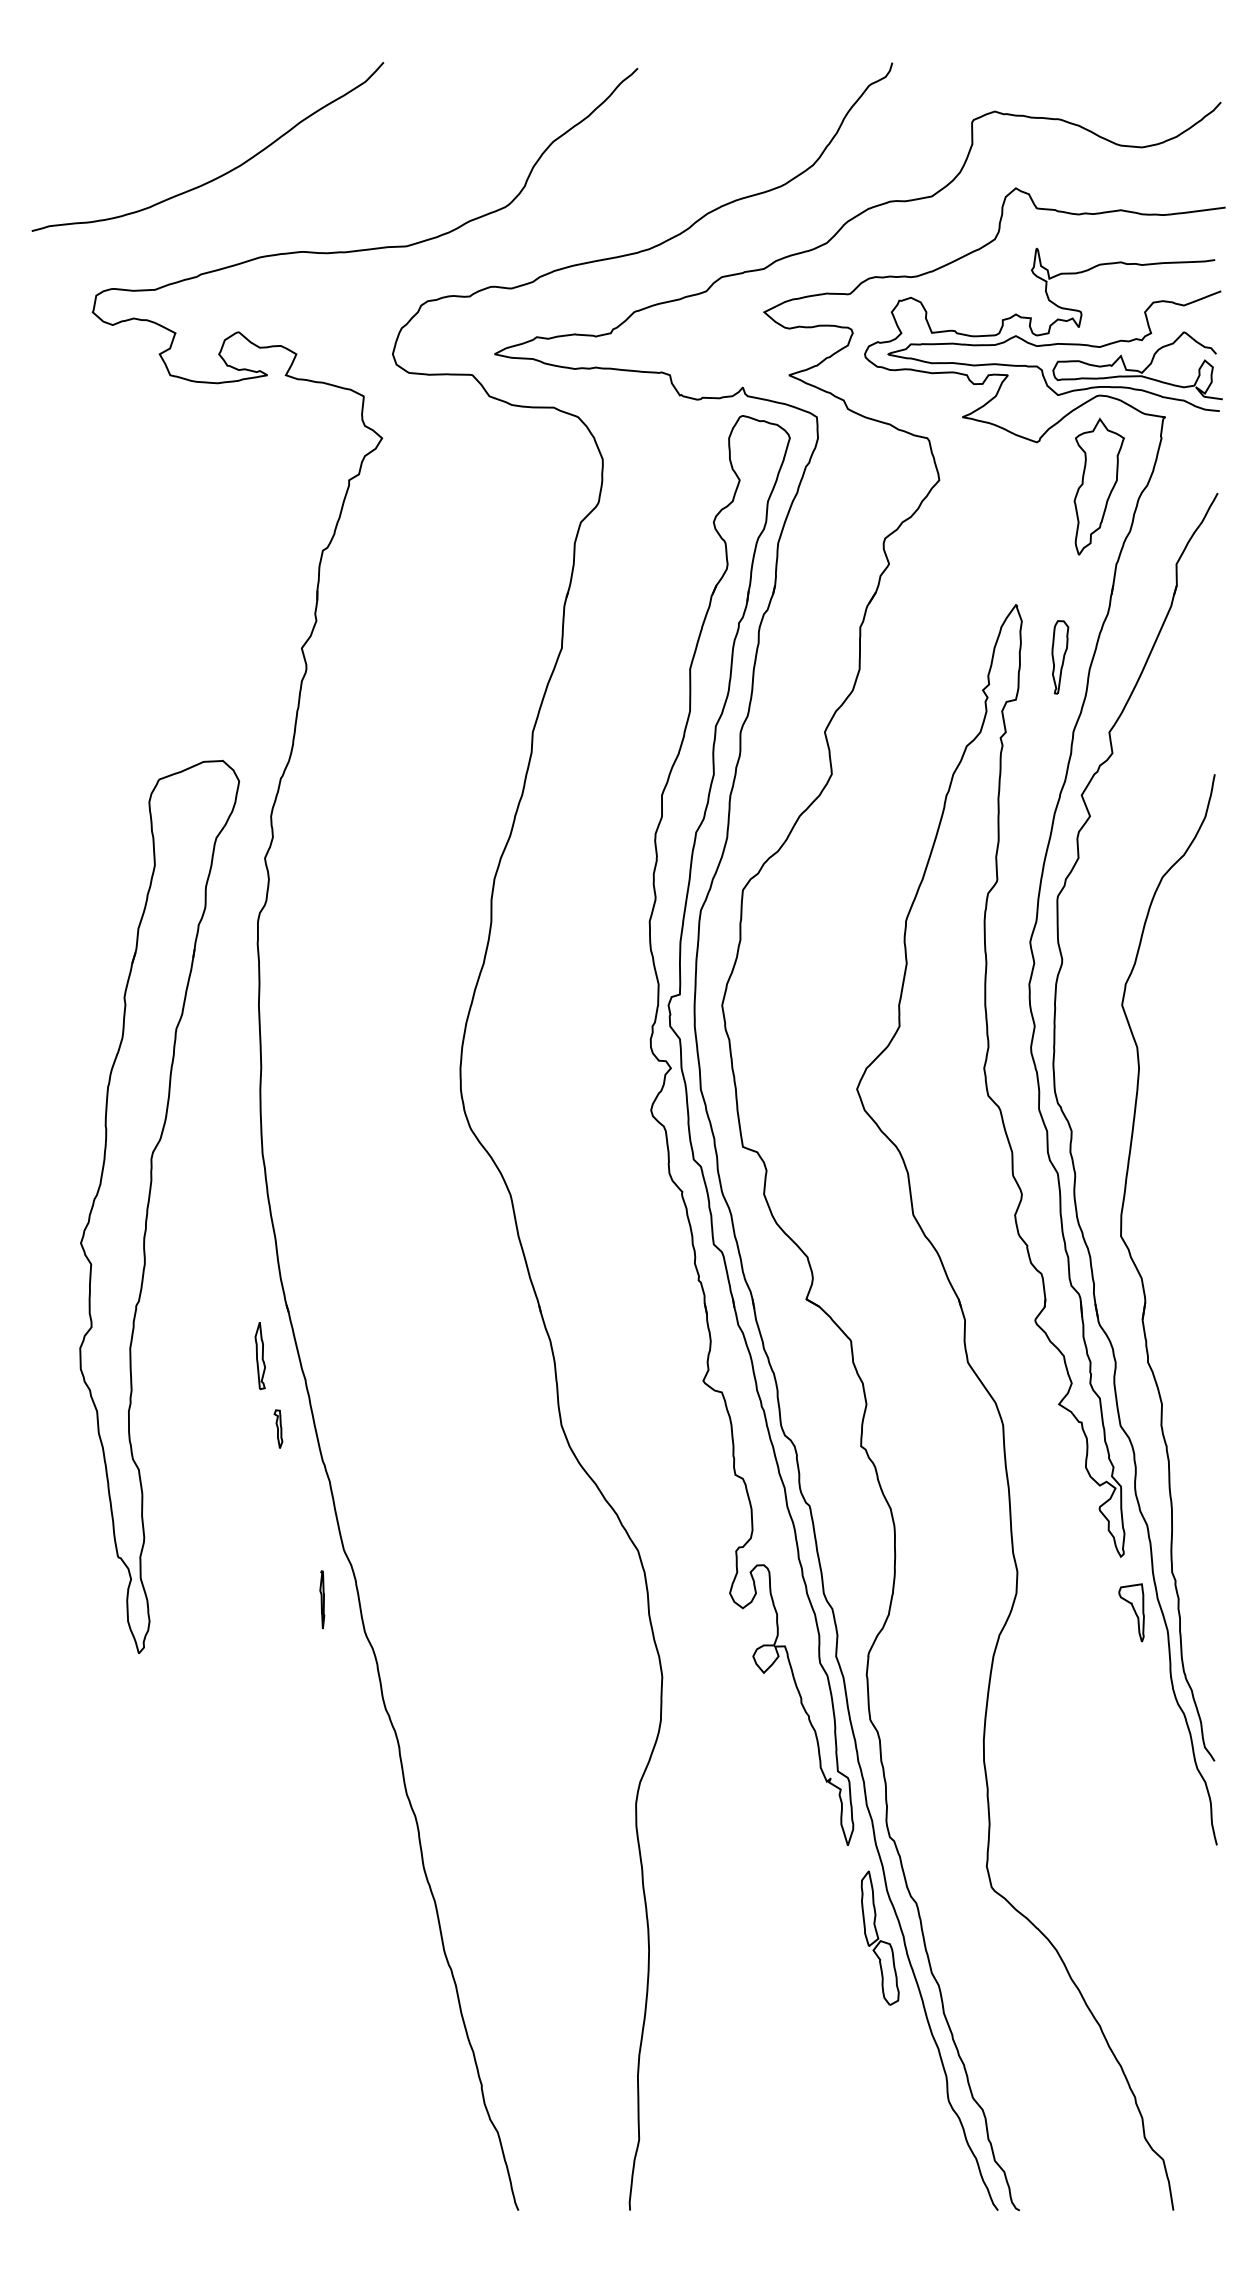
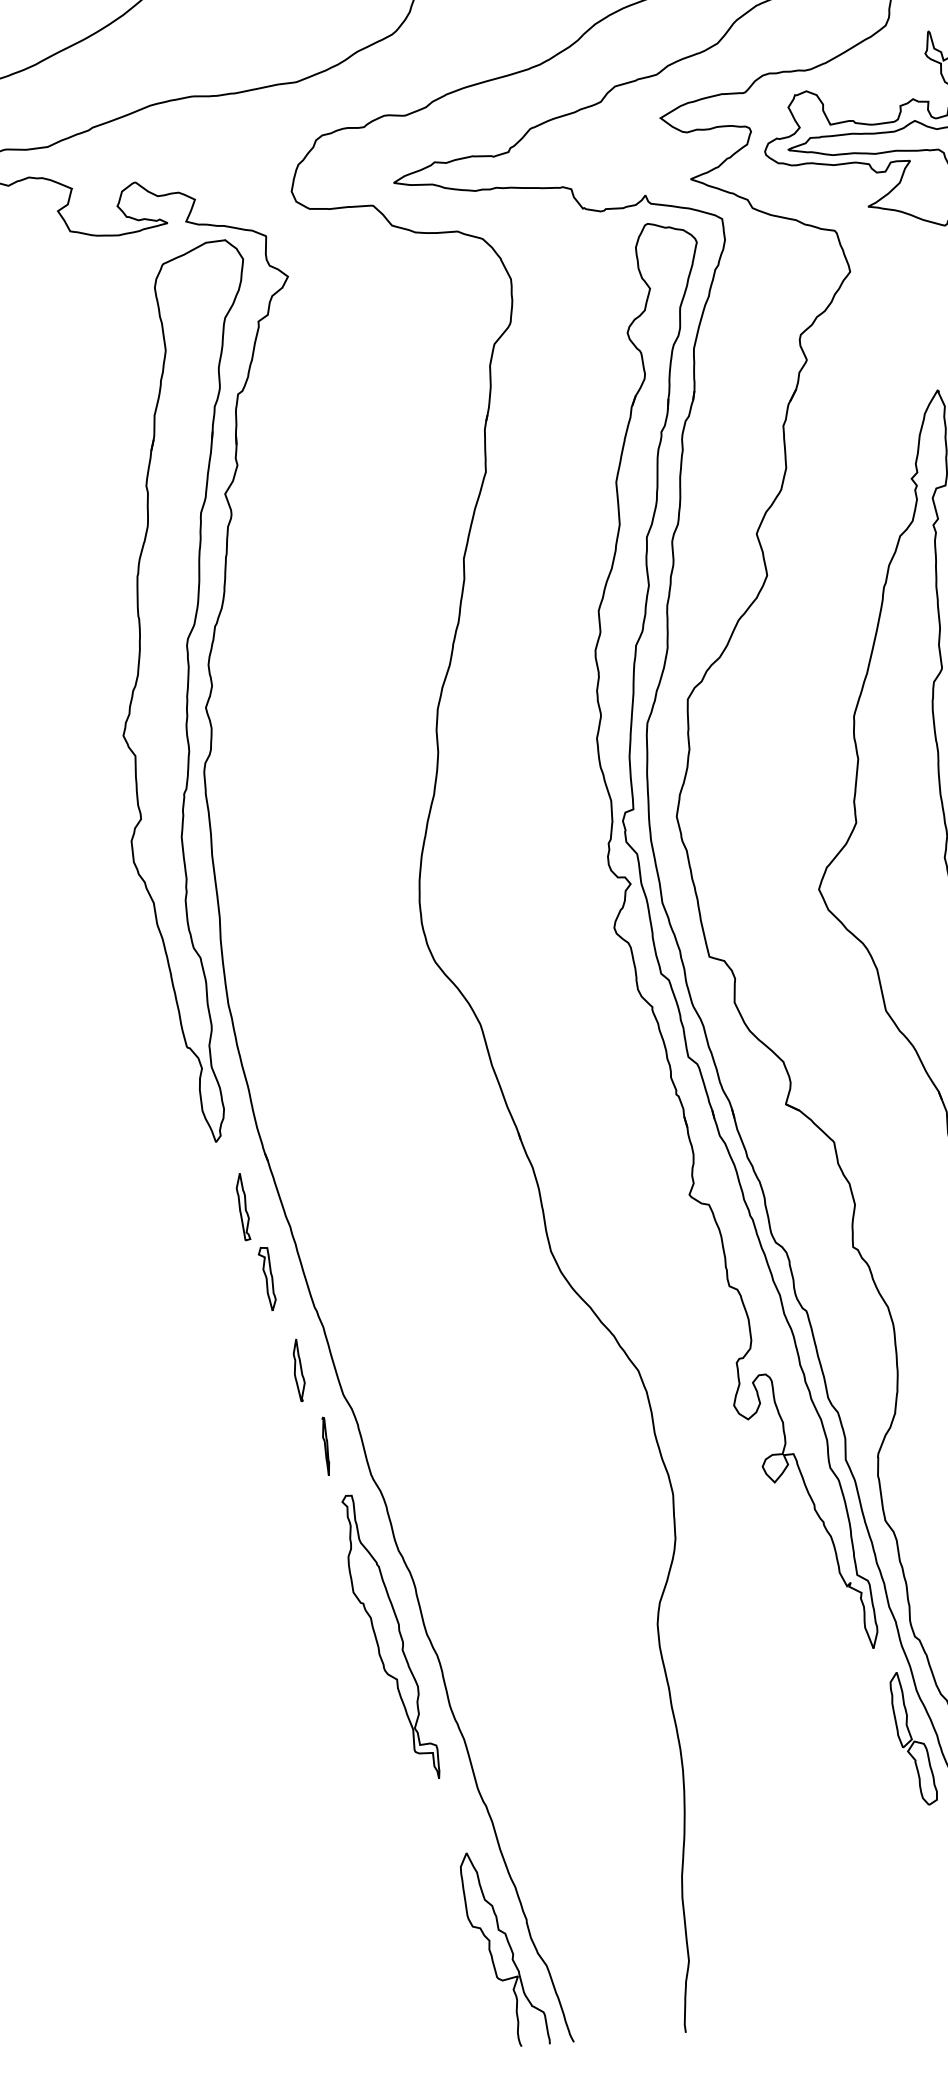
part: (149, 1204) -> (188, 691), moved
part: (278, 1428) -> (267, 1278), size x1.67
part: (301, 1522) -> (298, 1370), added
part: (370, 1793) -> (390, 1636), added
curve: (462, 2111) -> (509, 1947), added

